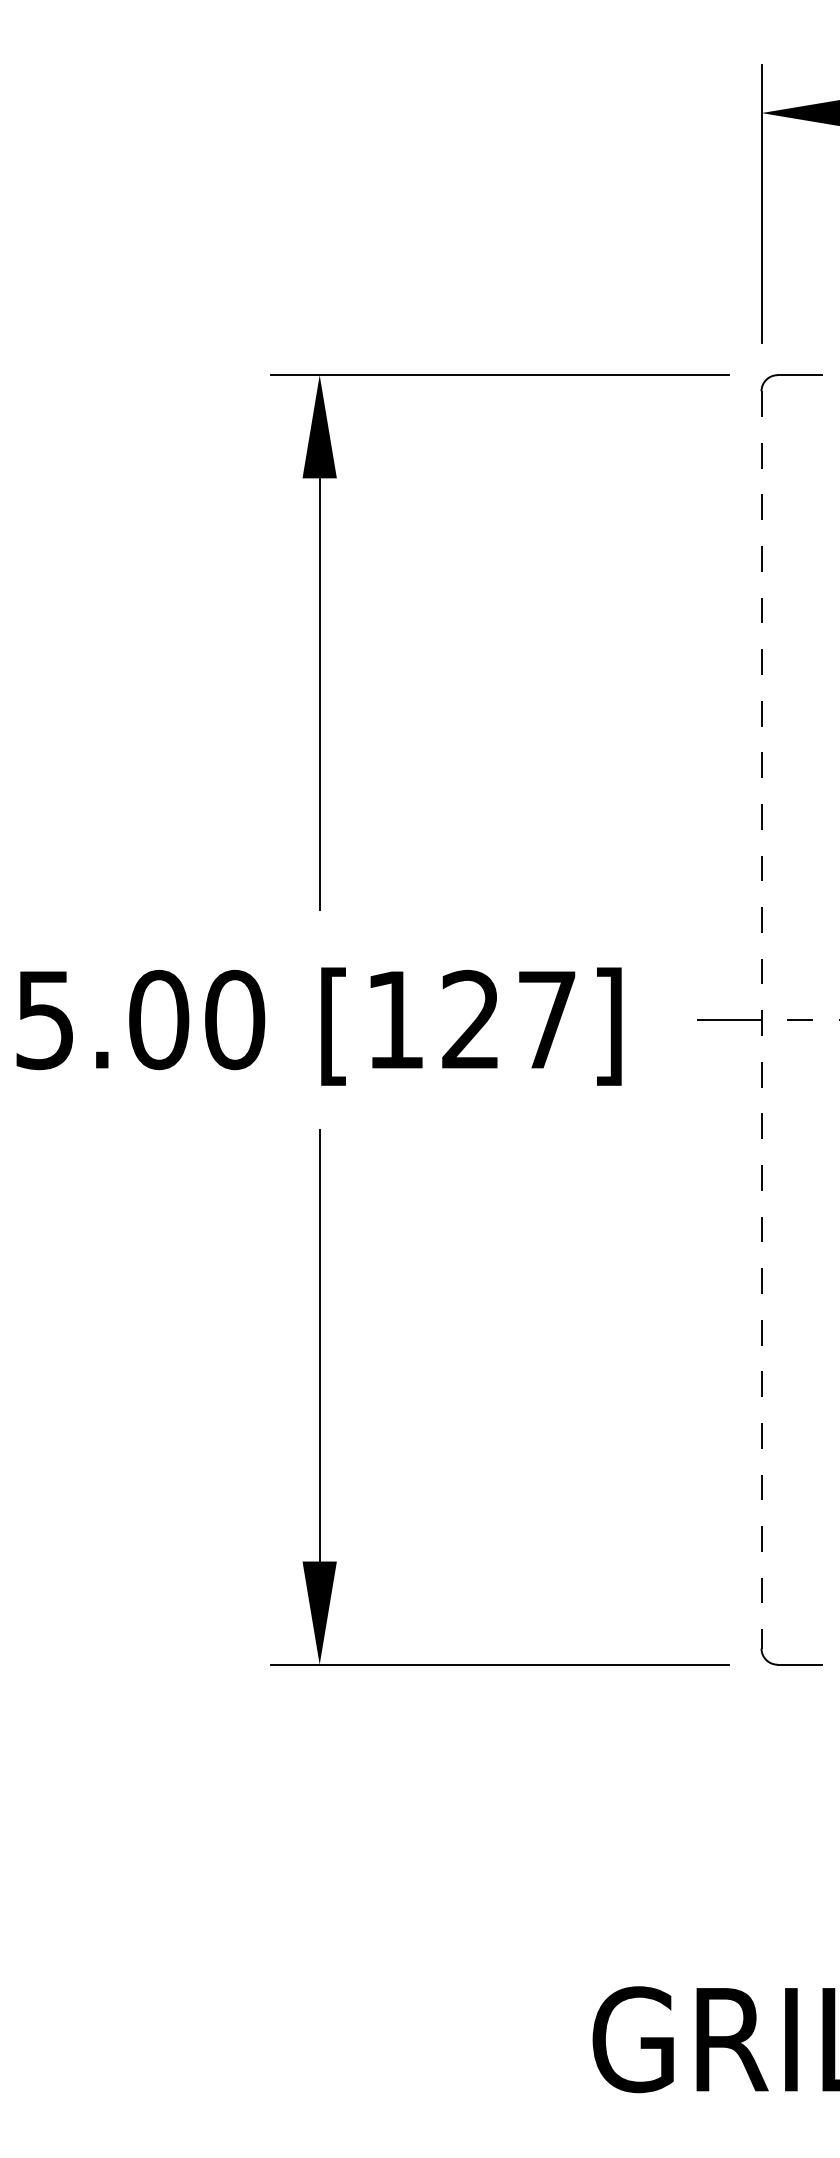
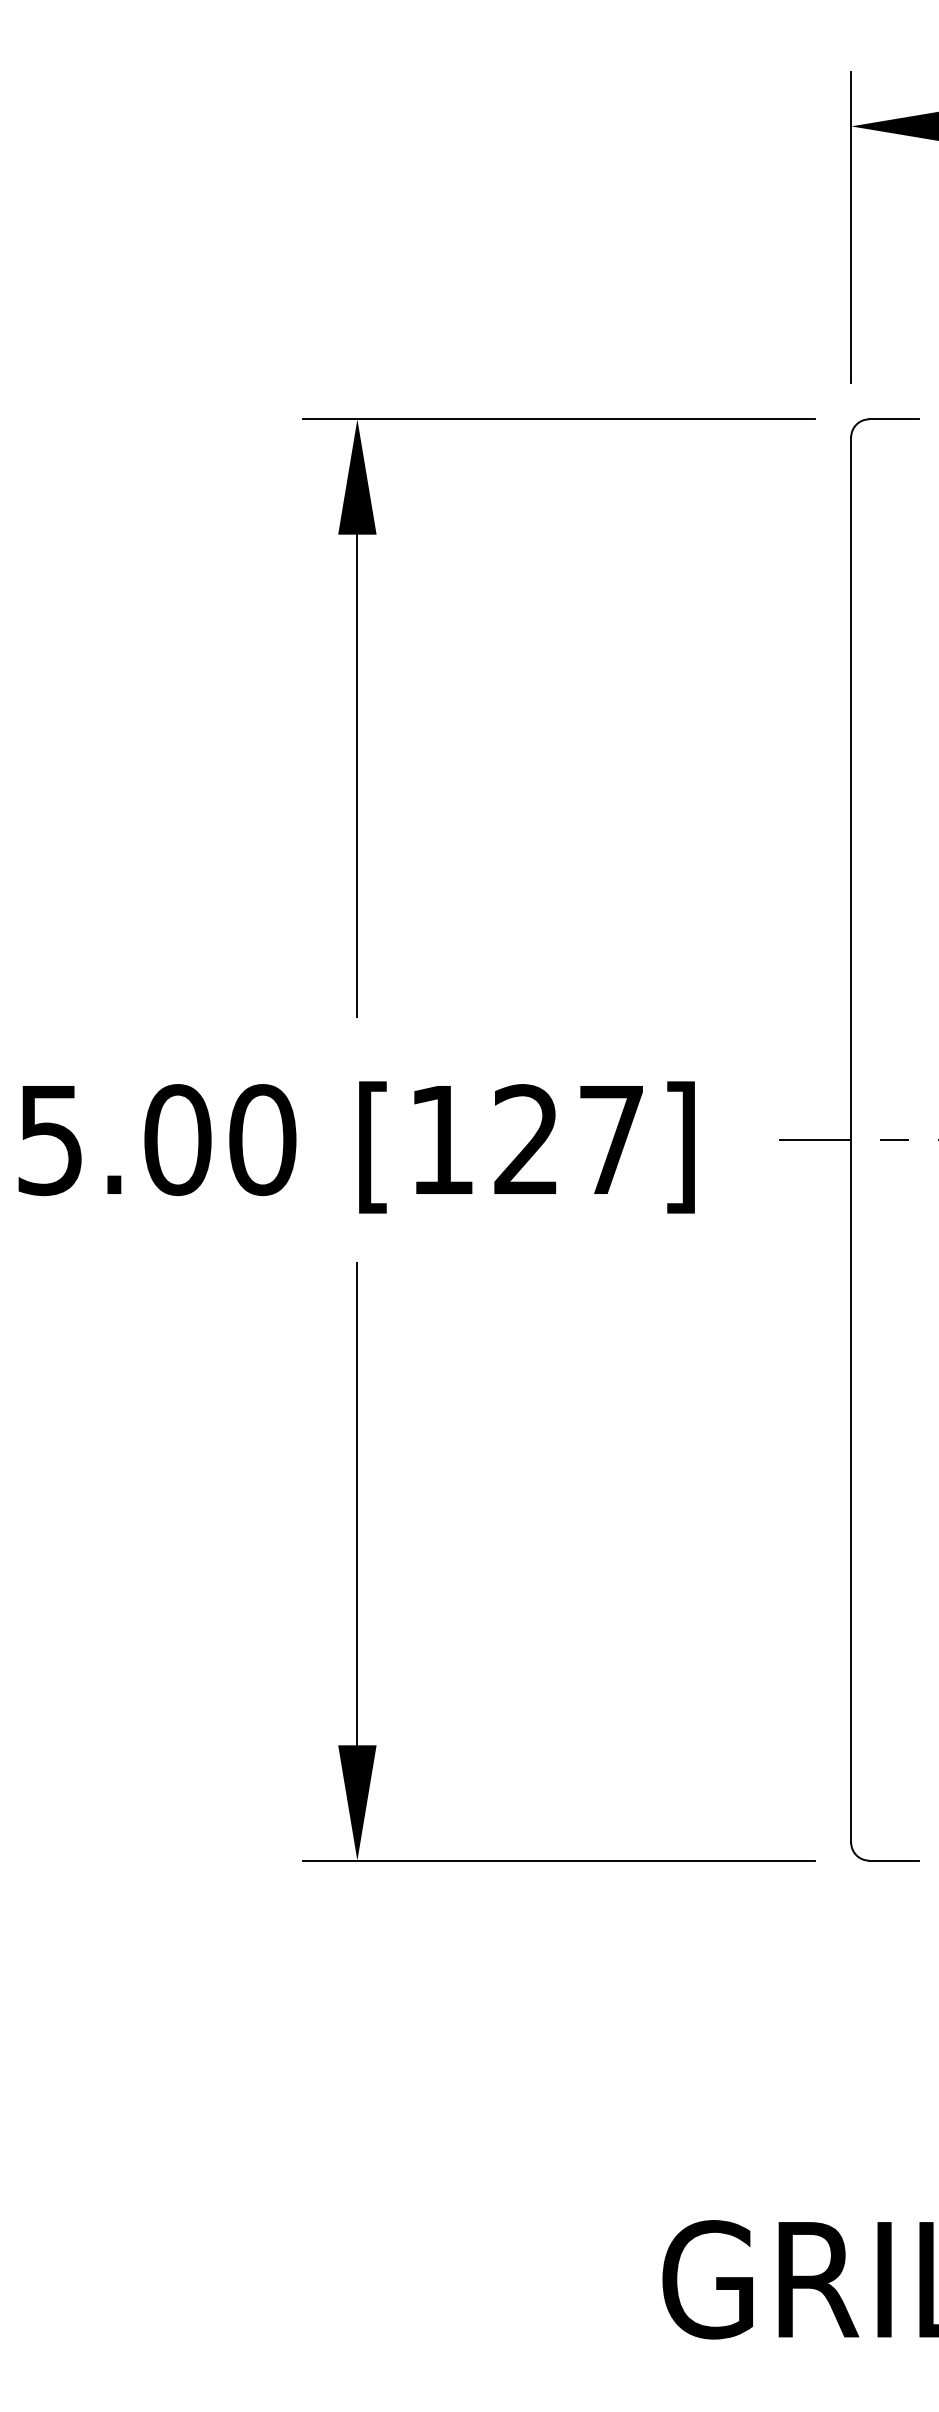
line: (761, 1019) -> (851, 1139), dashed -> solid

